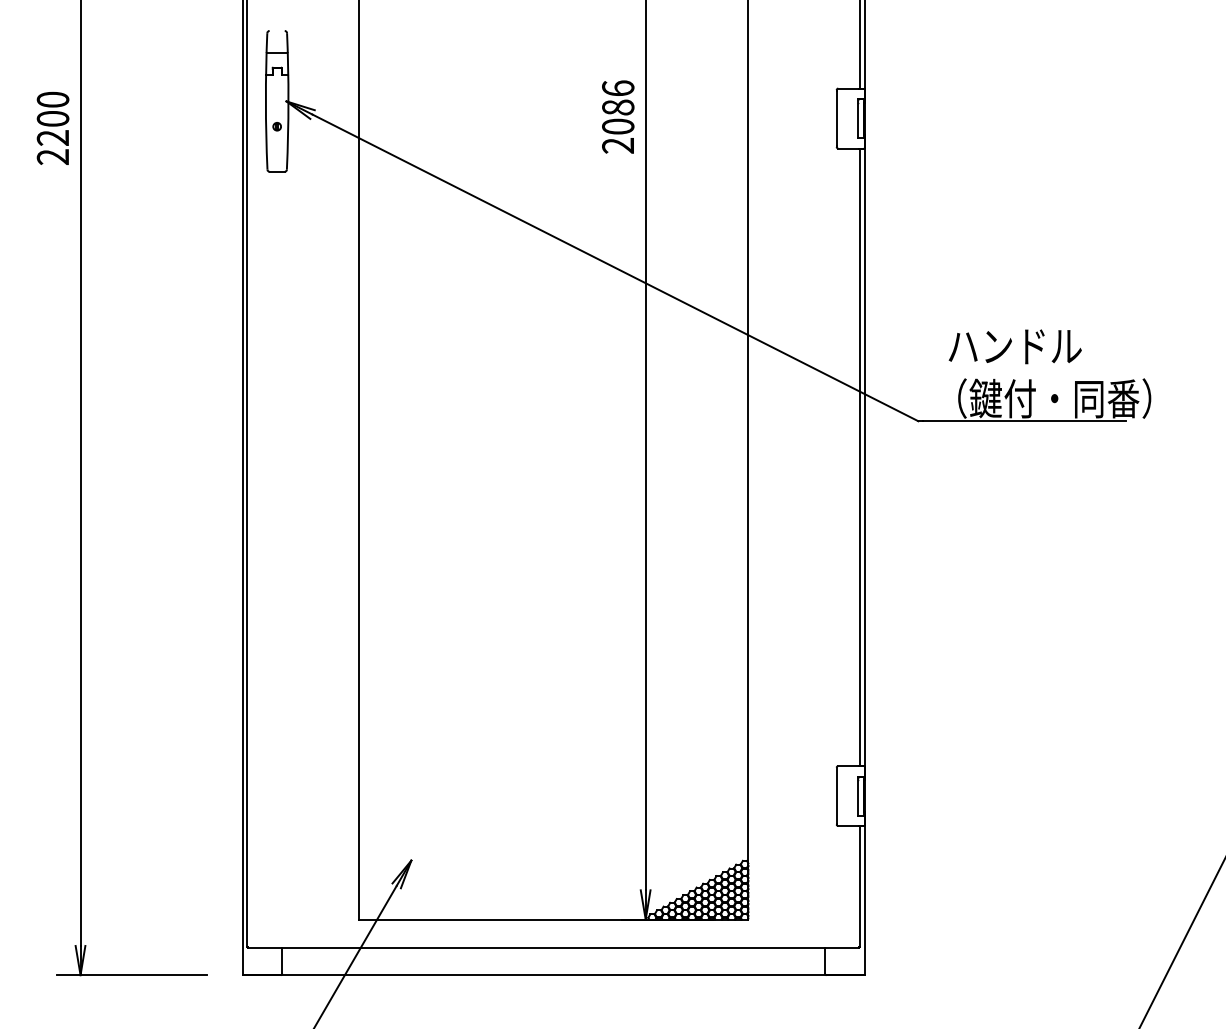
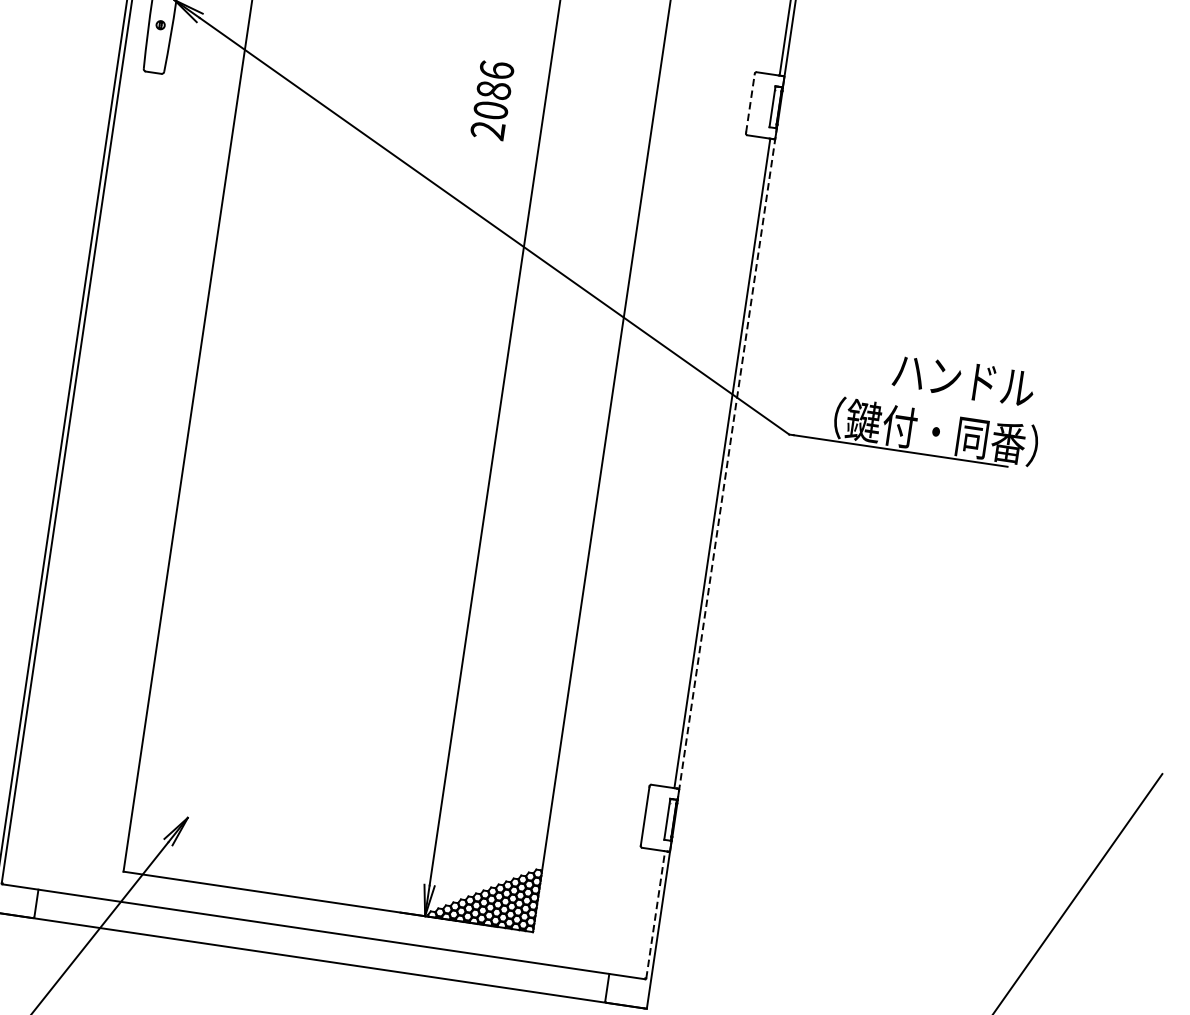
text: (618, 116) -> (492, 99), moved
line: (836, 118) -> (750, 103), solid -> dashed
text: (1014, 346) -> (962, 379), moved
line: (864, 457) -> (726, 464), solid -> dashed
line: (860, 886) -> (656, 914), solid -> dashed

